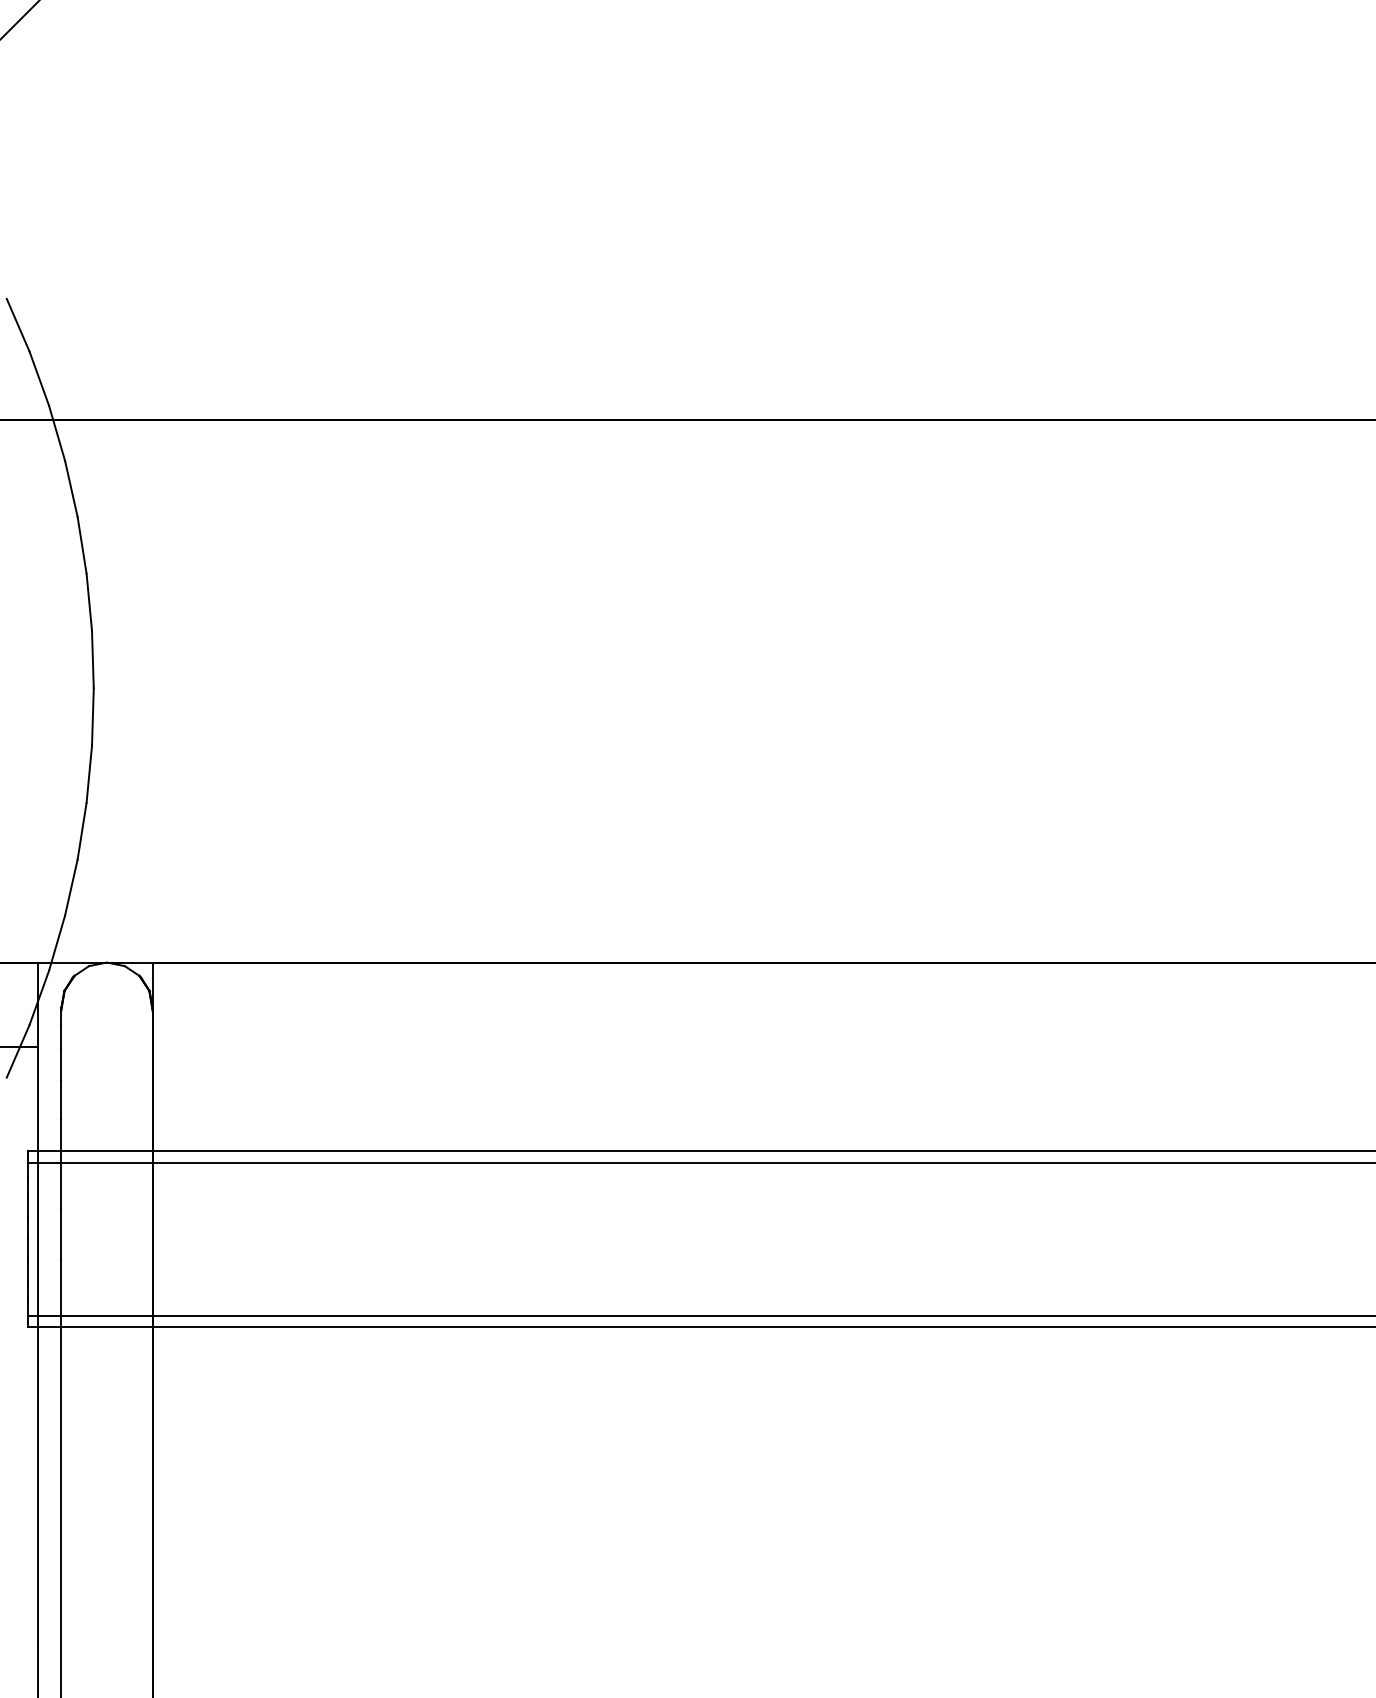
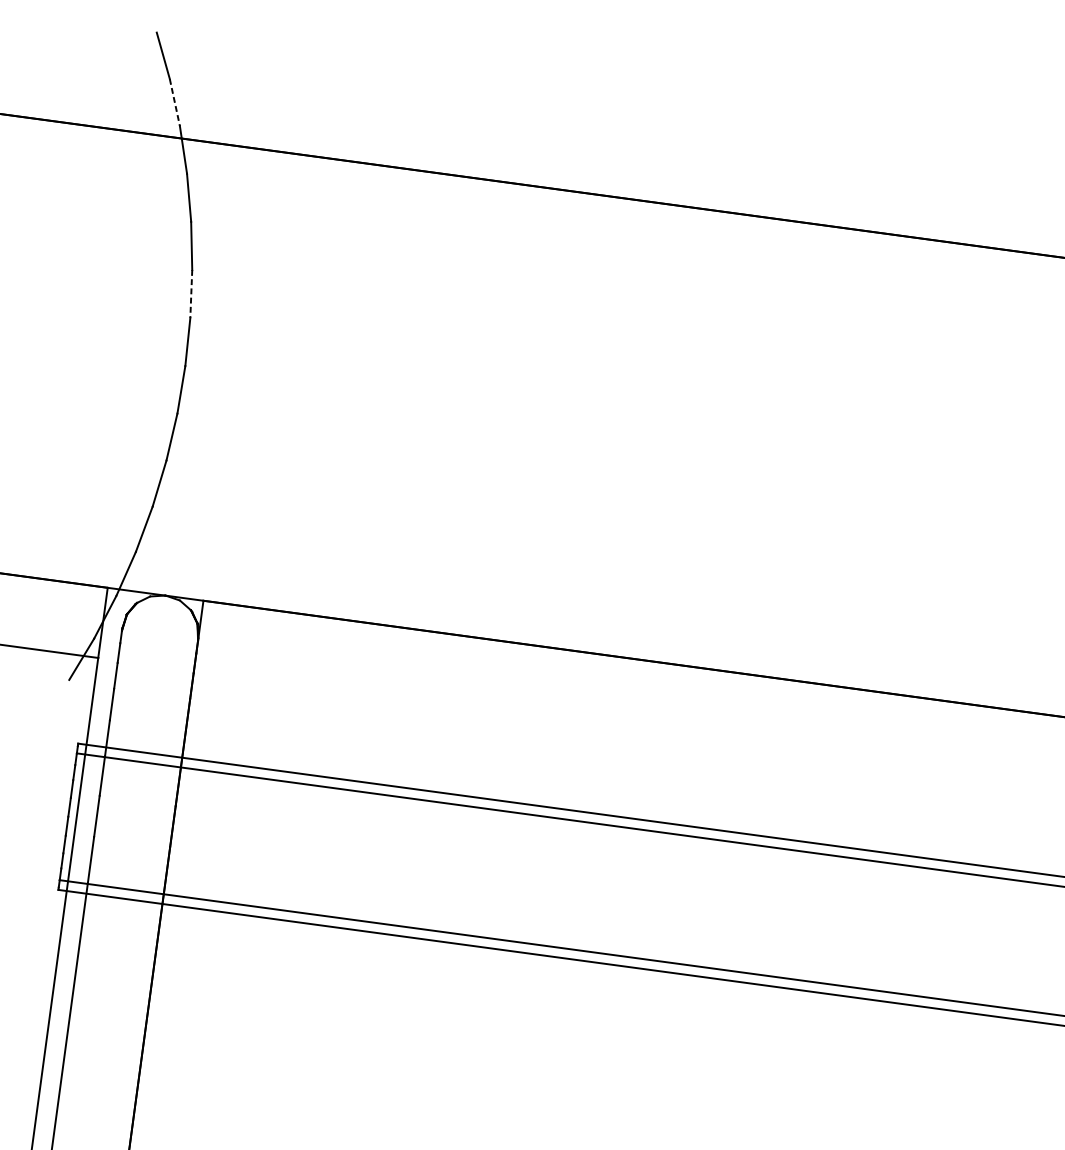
line: (39, 378) -> (175, 102), solid -> dashed
line: (89, 602) -> (191, 294), solid -> dashed

